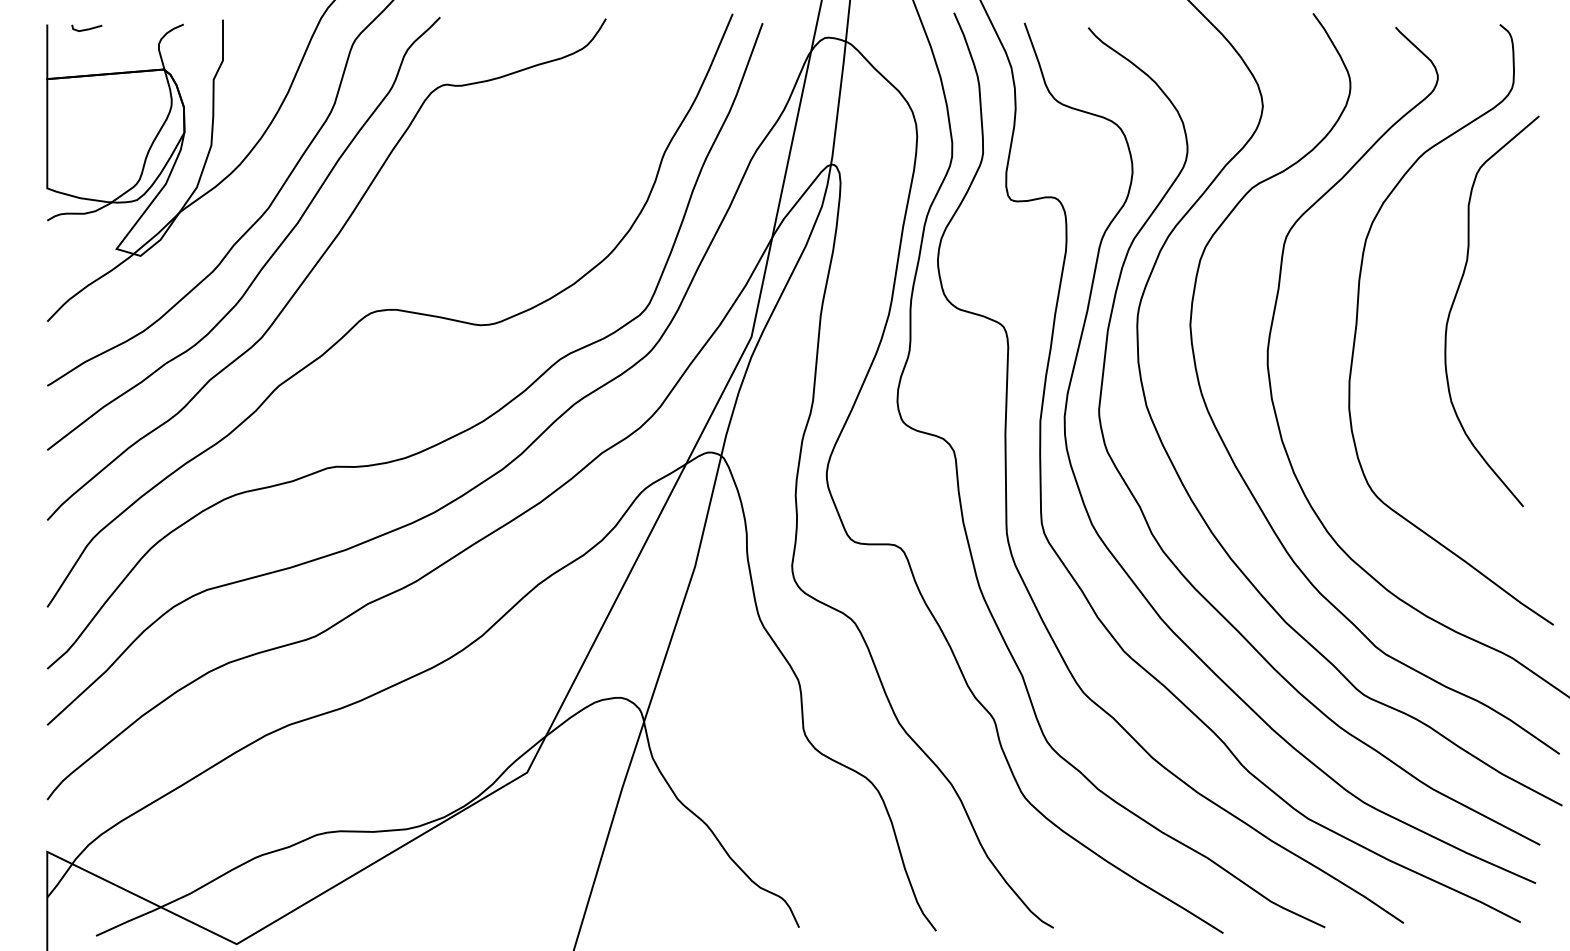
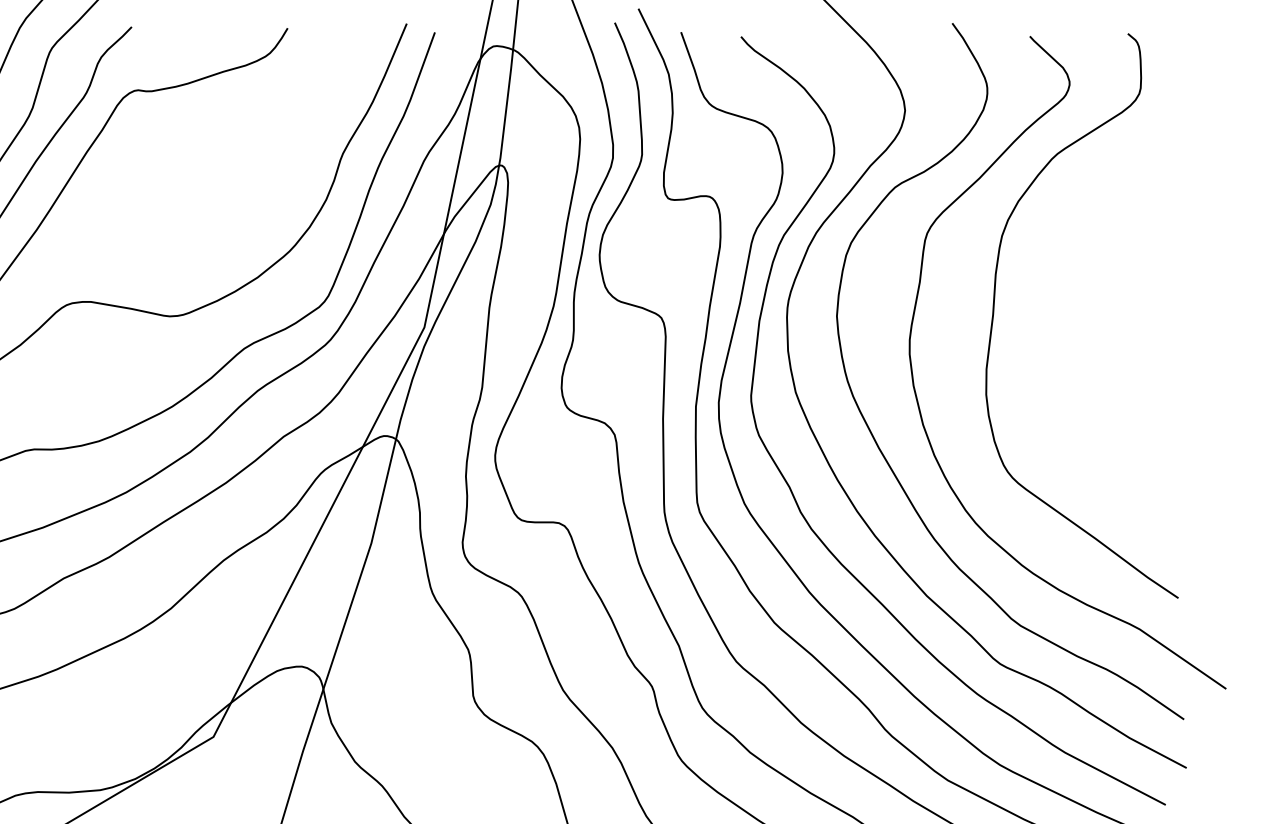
curve: (1456, 297) -> (1087, 290), removed

